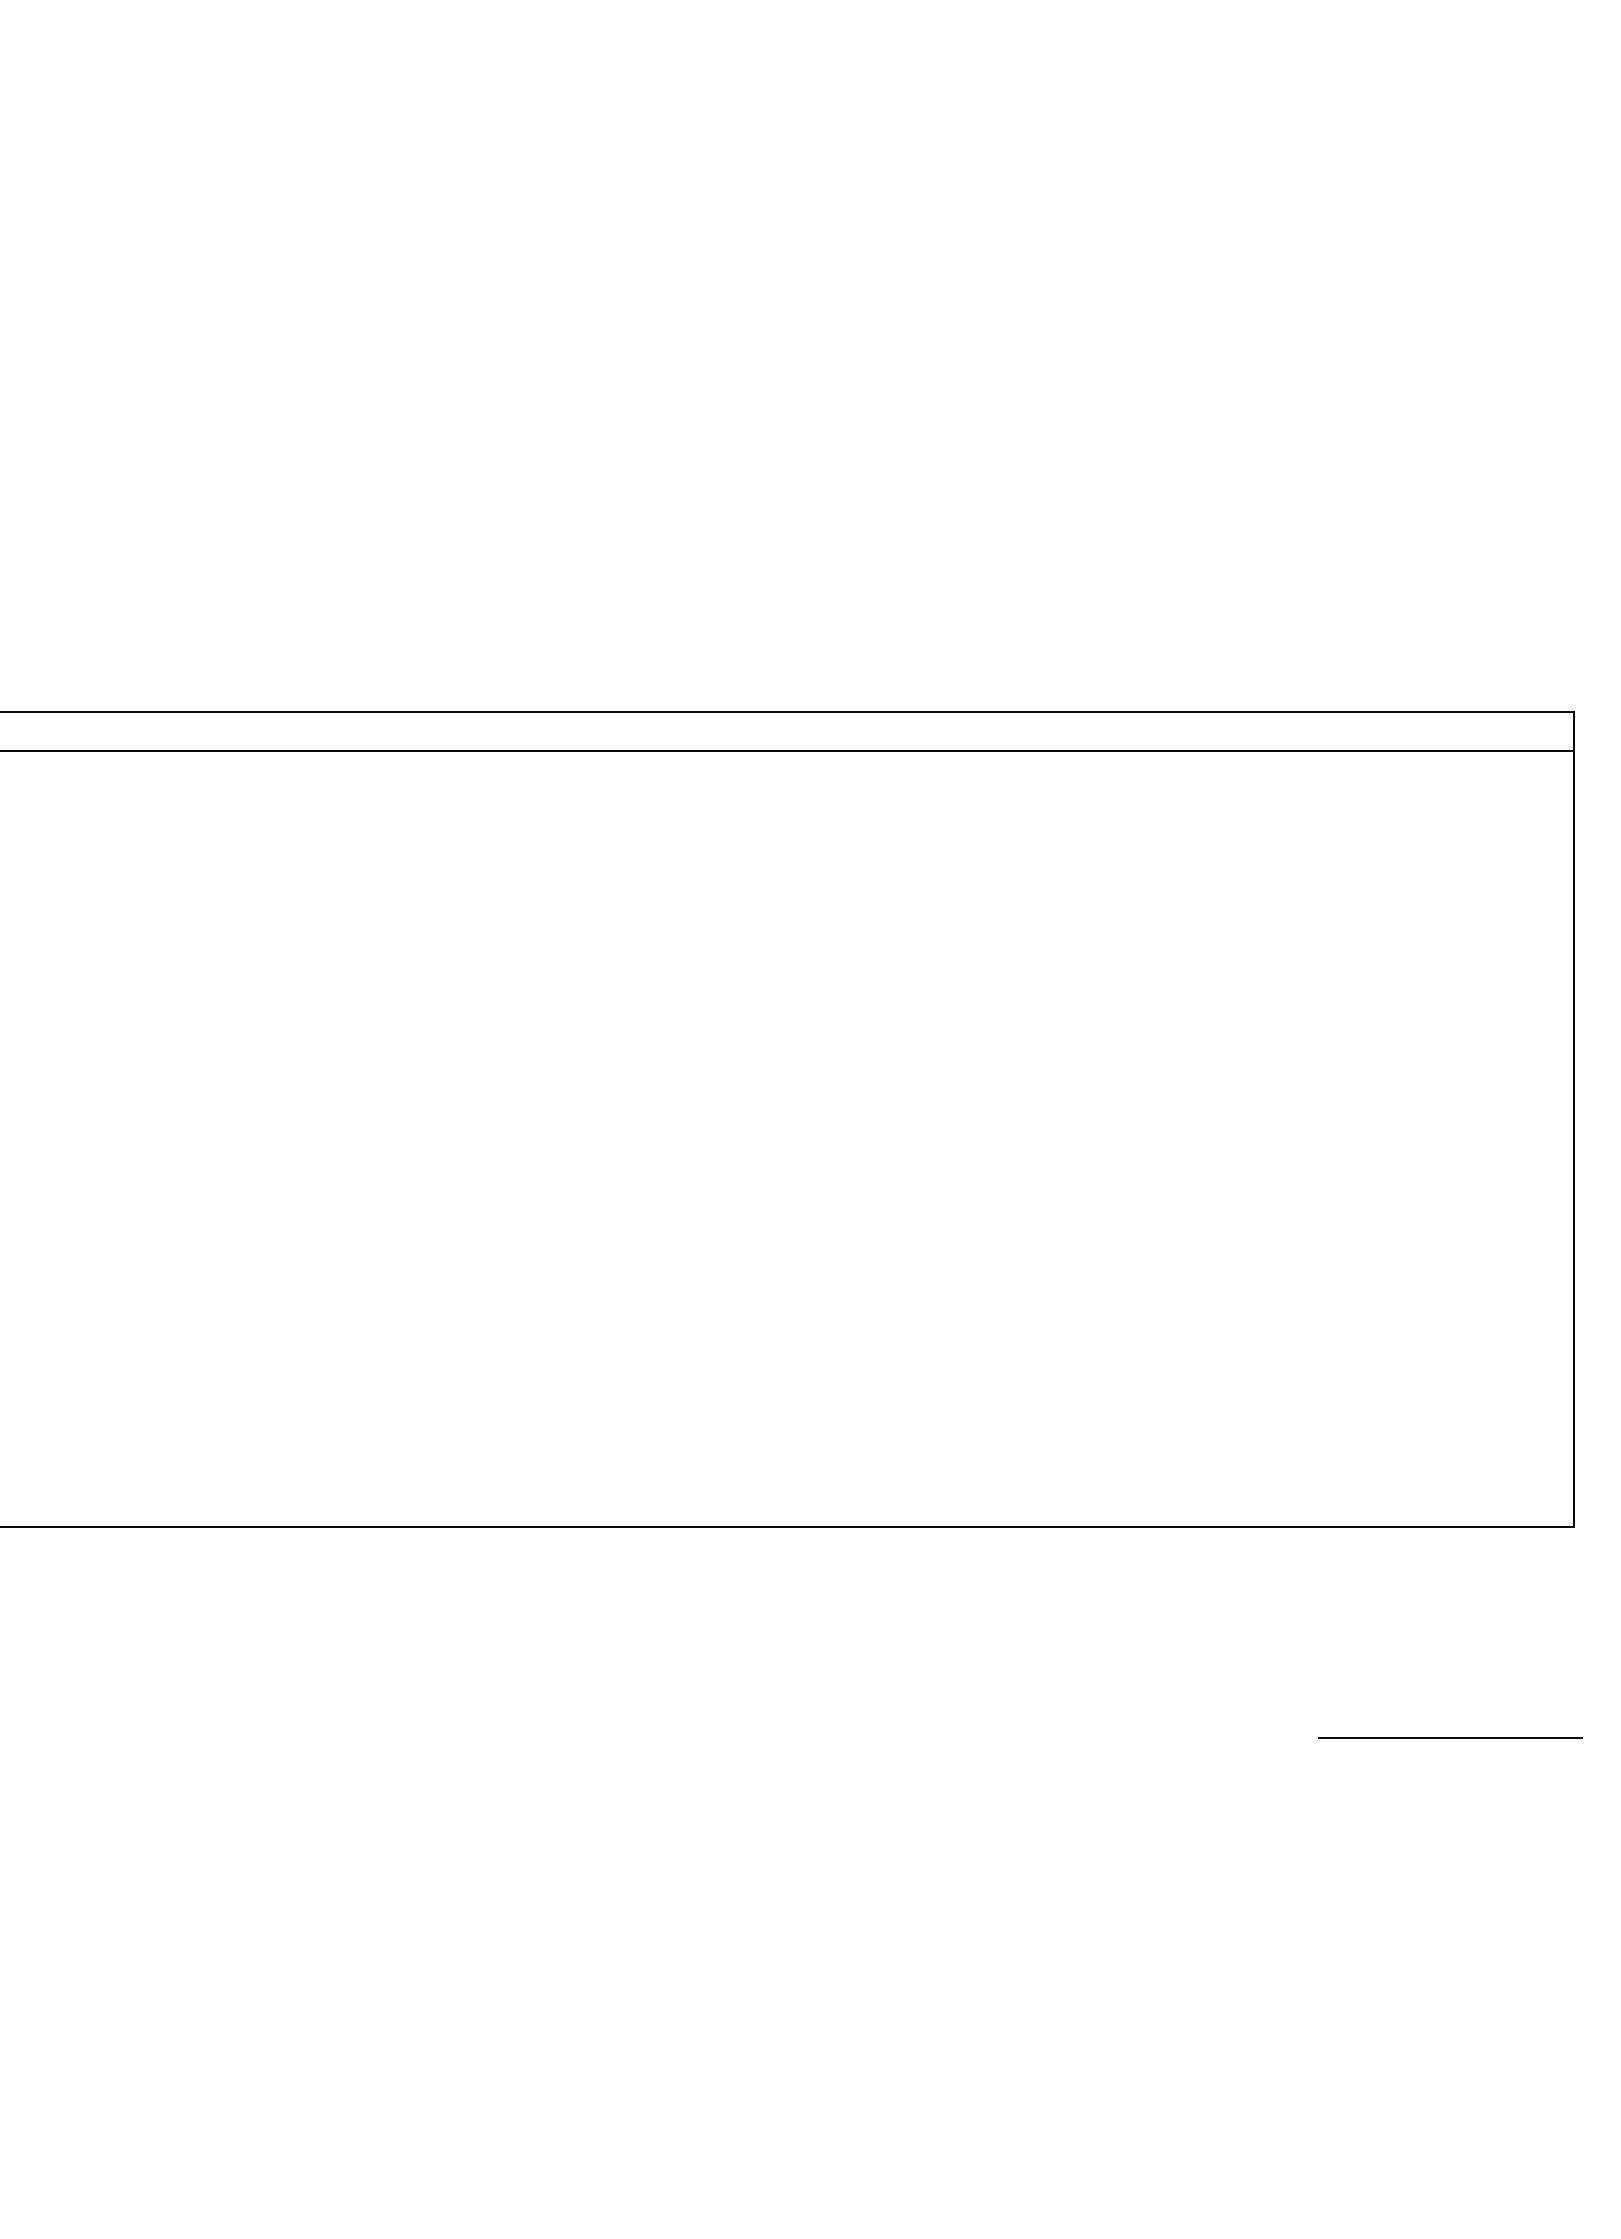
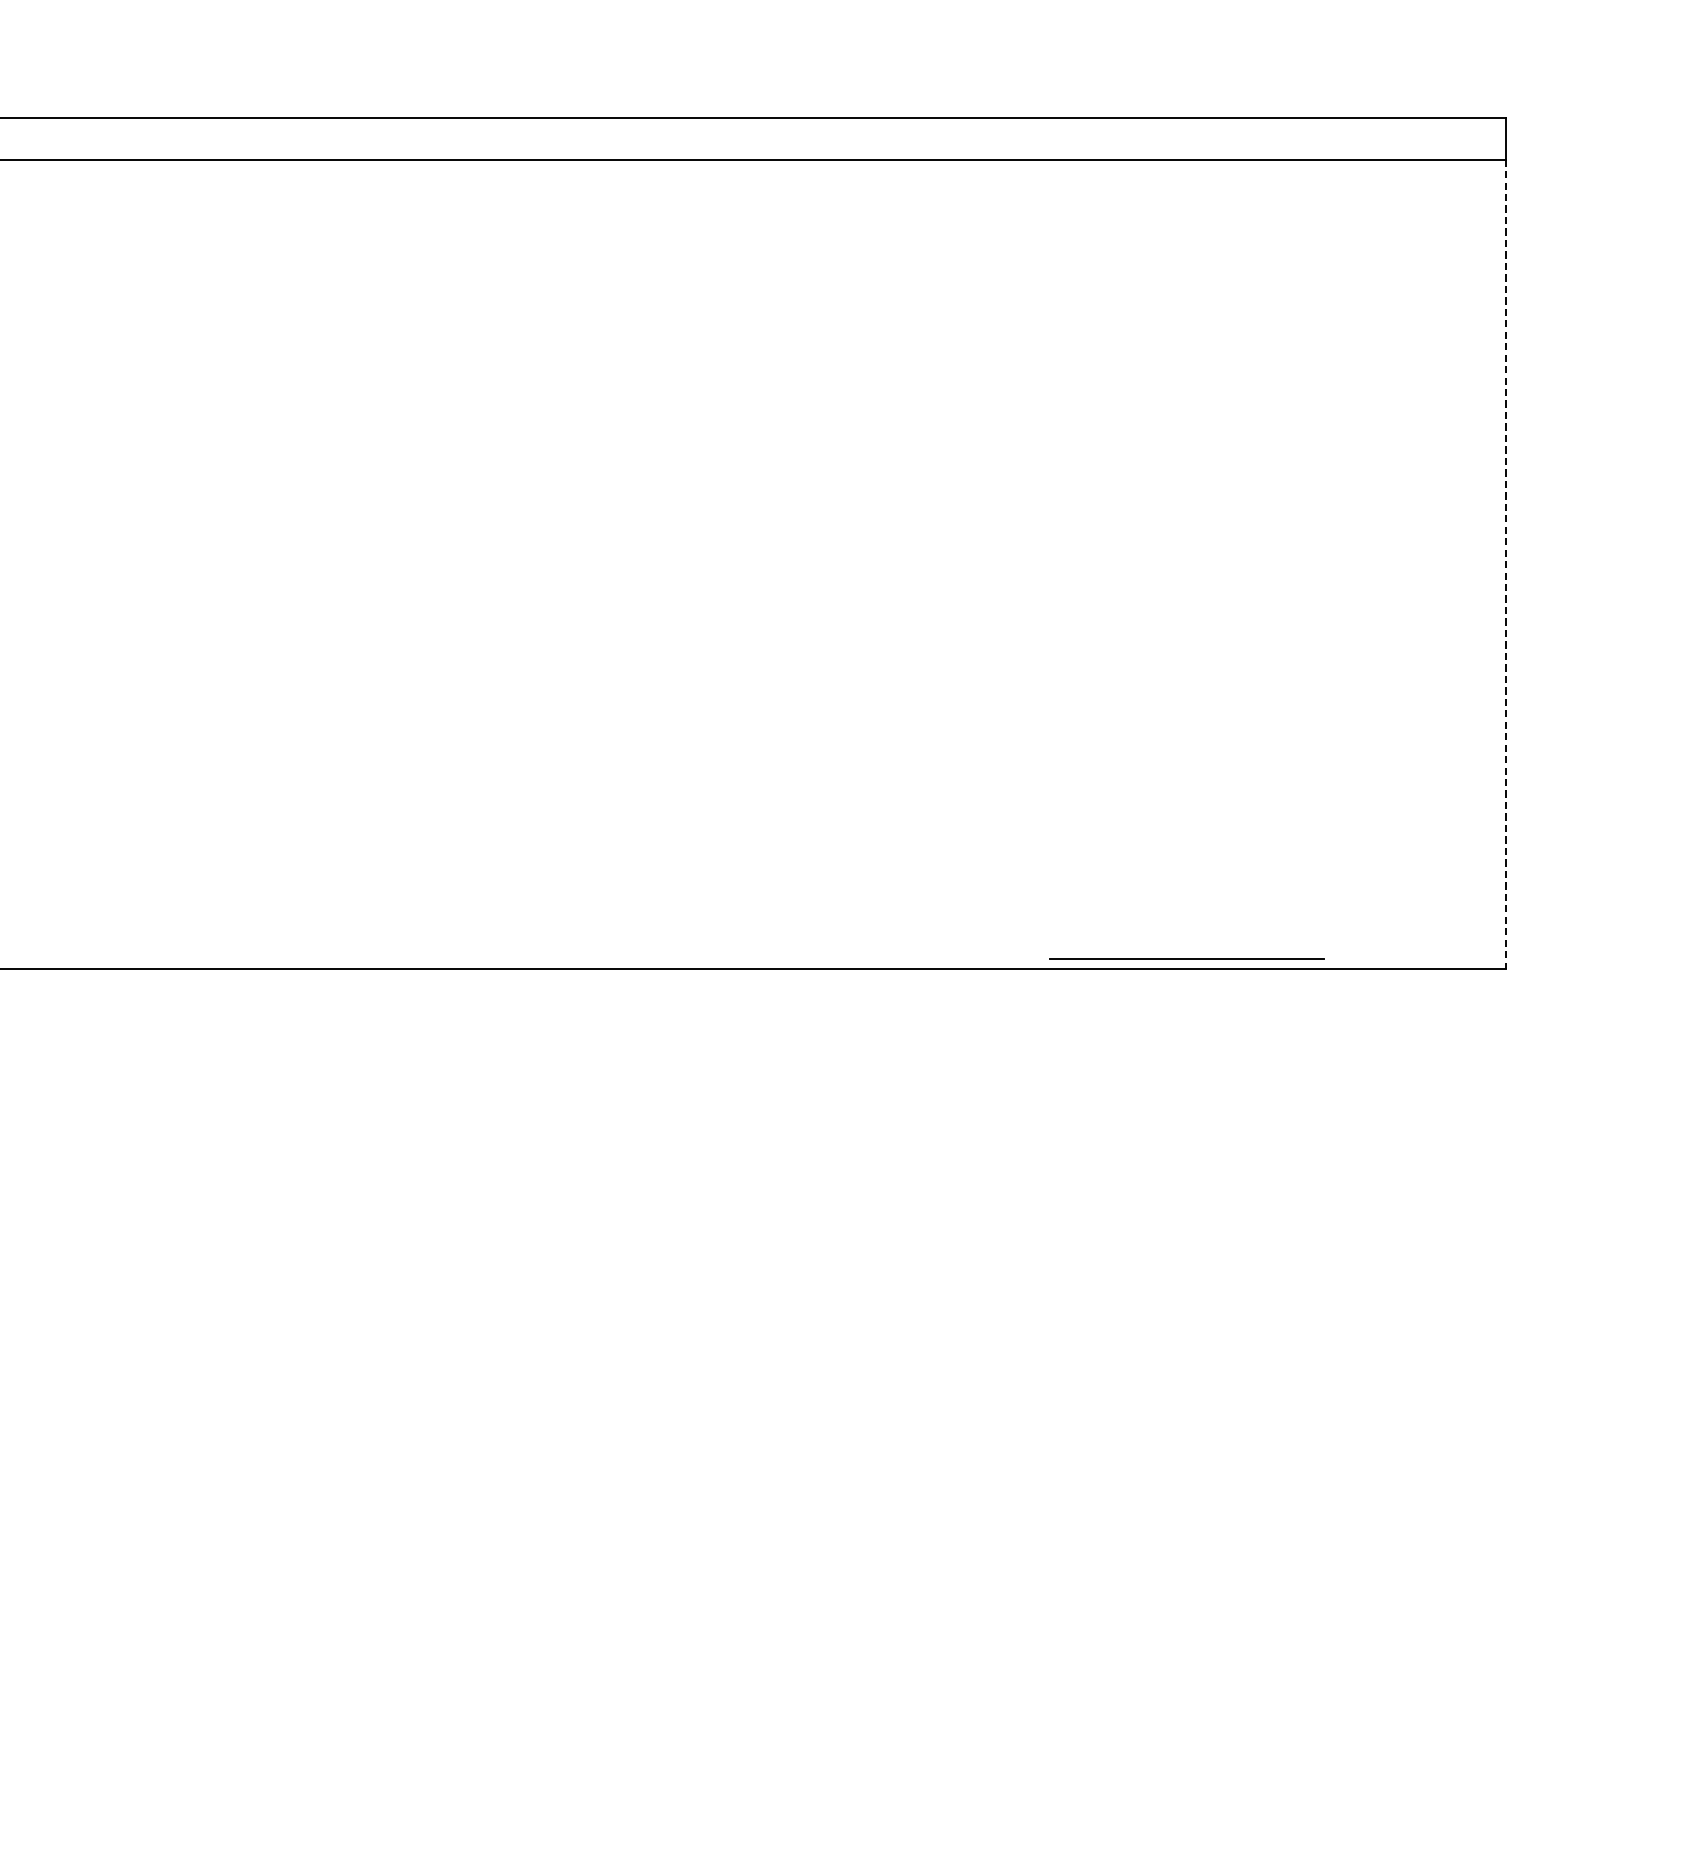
line: (1573, 1139) -> (1505, 564), solid -> dashed
line: (1450, 1737) -> (1186, 958), moved

